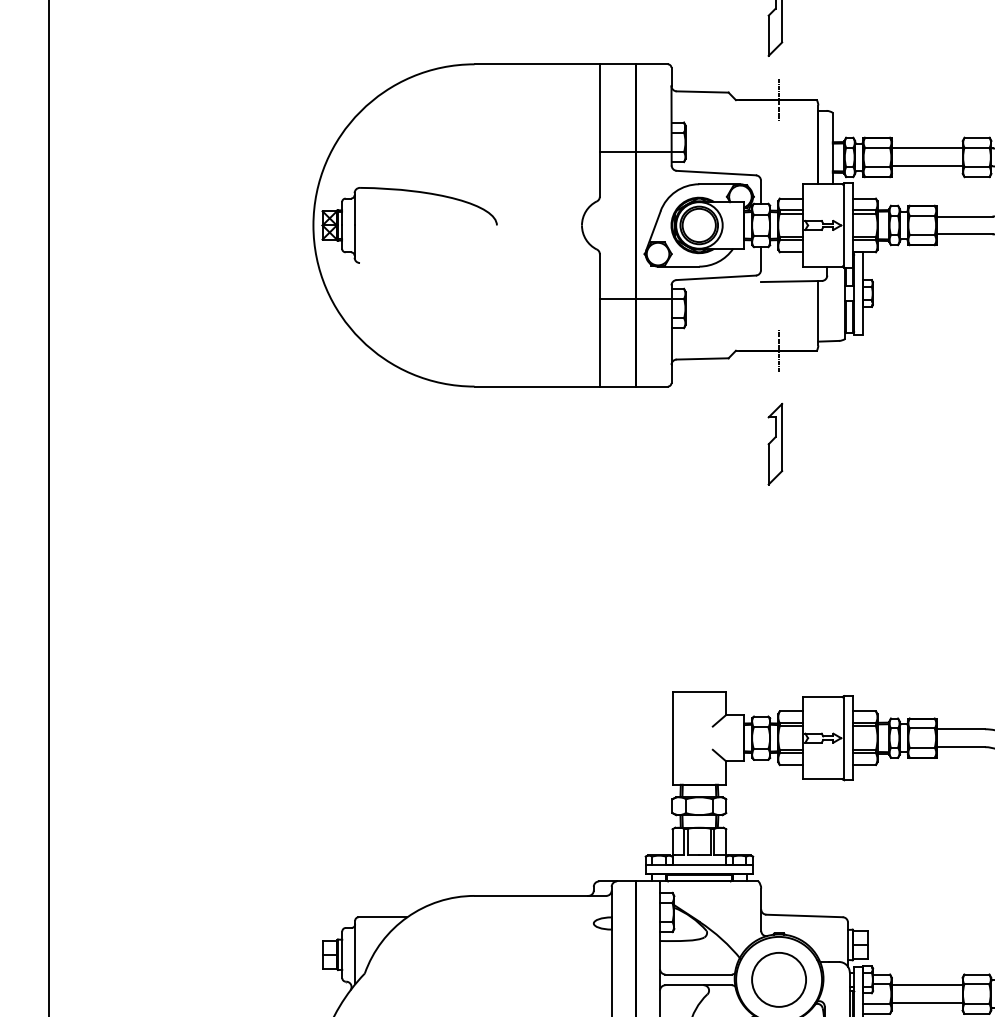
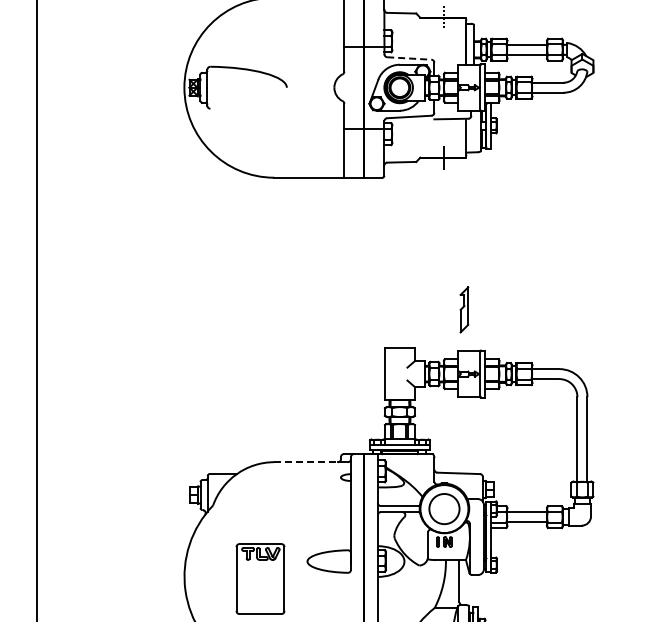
line: (716, 173) -> (409, 58), solid -> dashed
part: (775, 443) -> (464, 309), moved
line: (532, 896) -> (306, 462), solid -> dashed

